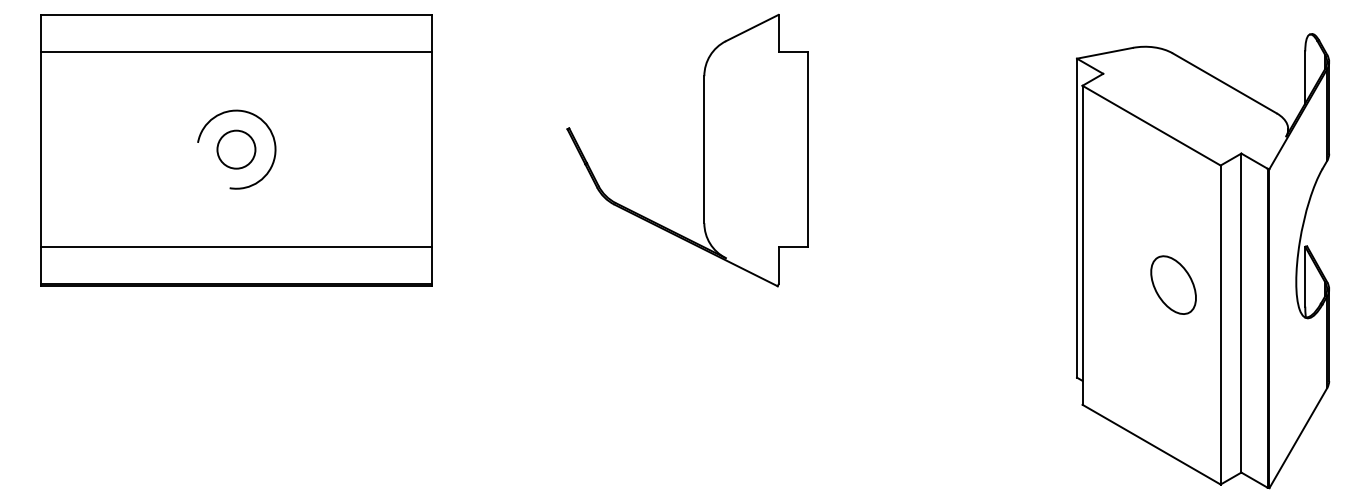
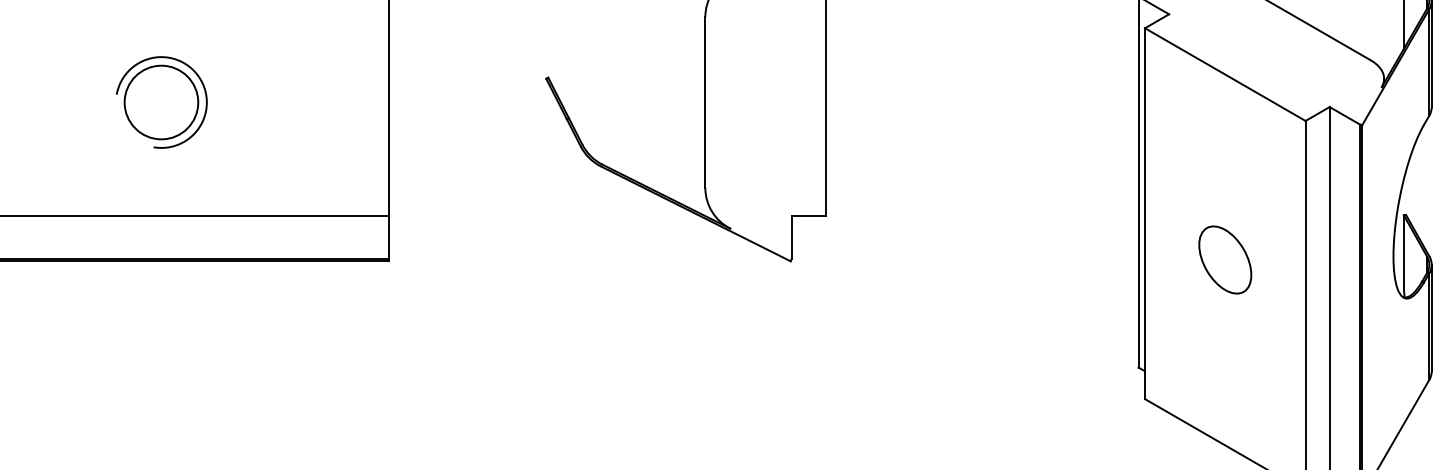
circle: (236, 149) -> (161, 102), size x1.67
part: (1173, 284) -> (1225, 259), moved

